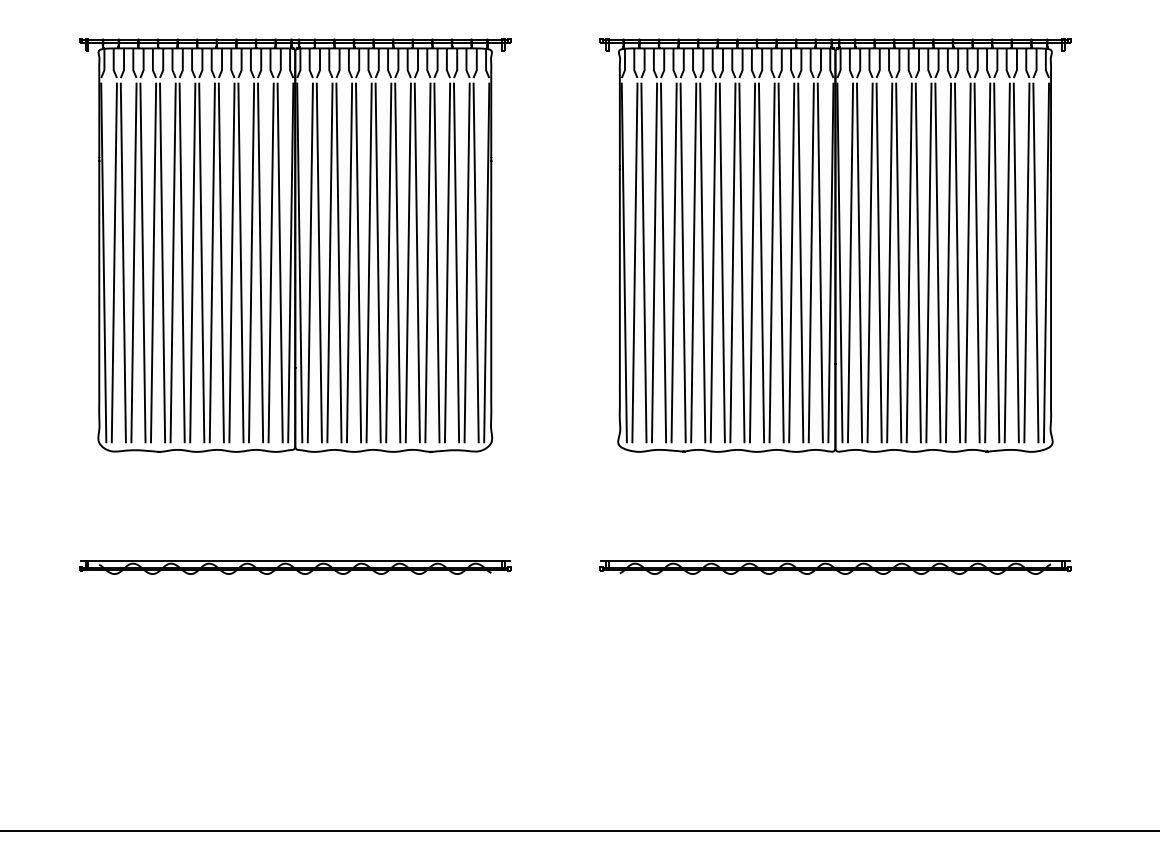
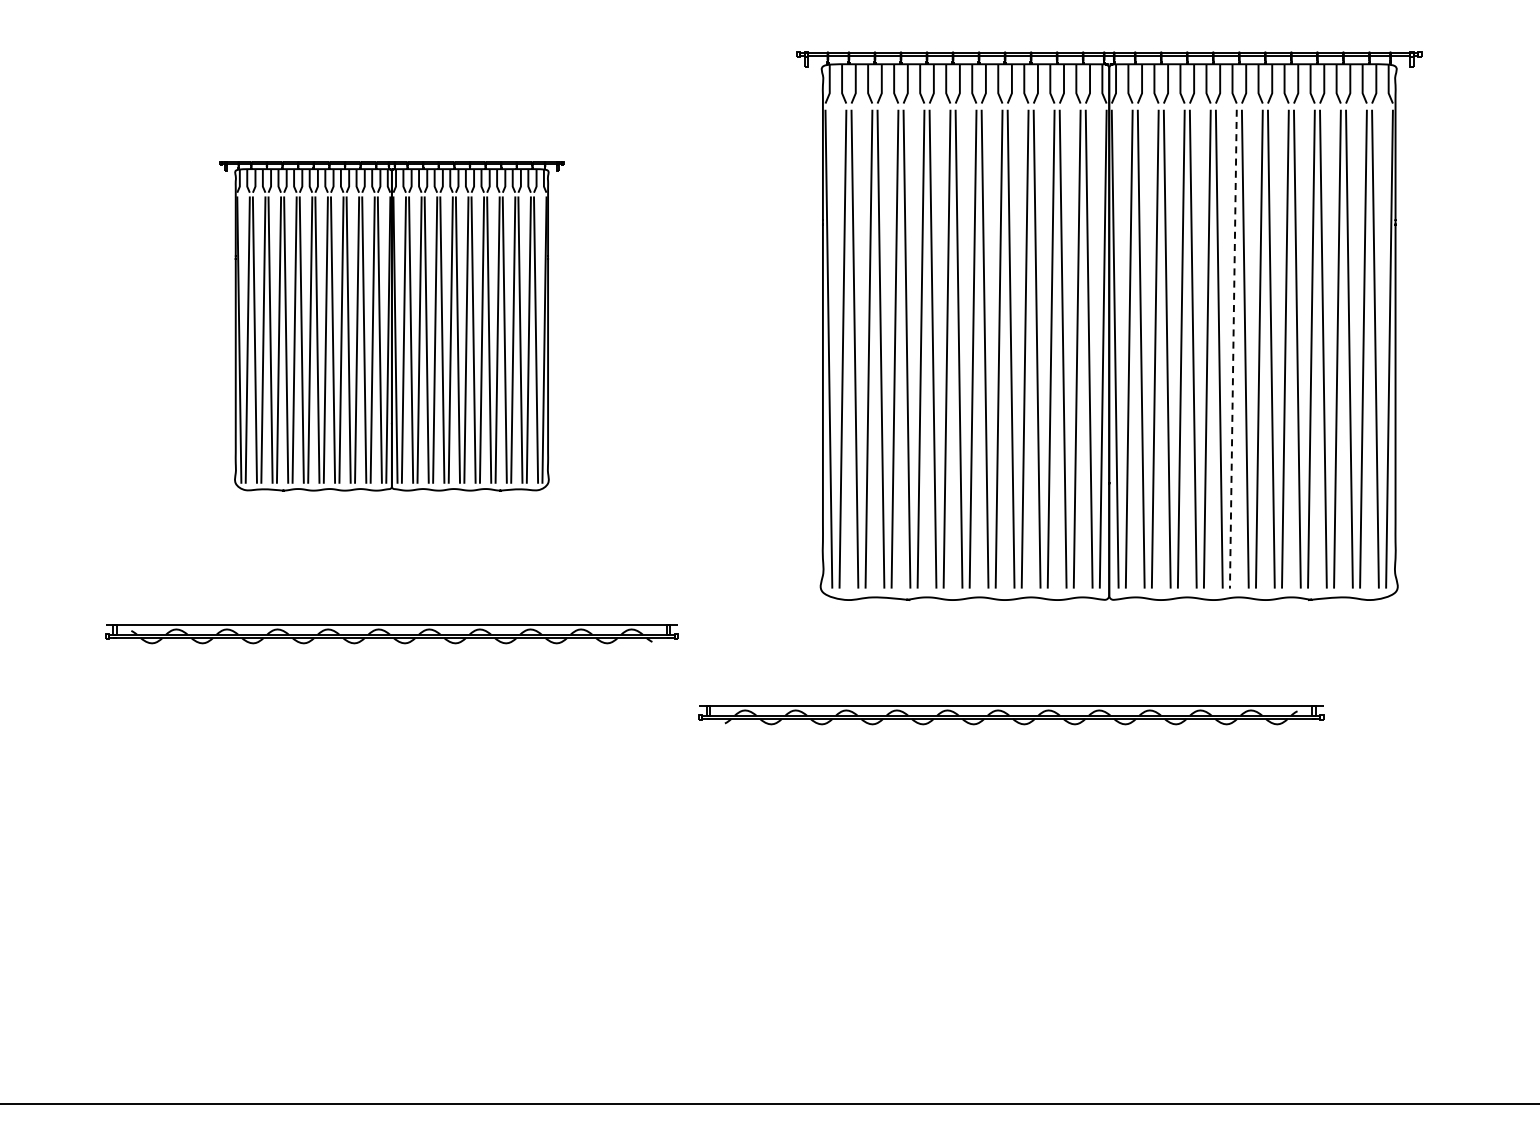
part: (294, 245) -> (391, 326), size x0.6
line: (929, 263) -> (1233, 349), solid -> dashed
part: (294, 567) -> (391, 634), moved
part: (835, 567) -> (1011, 715), moved

